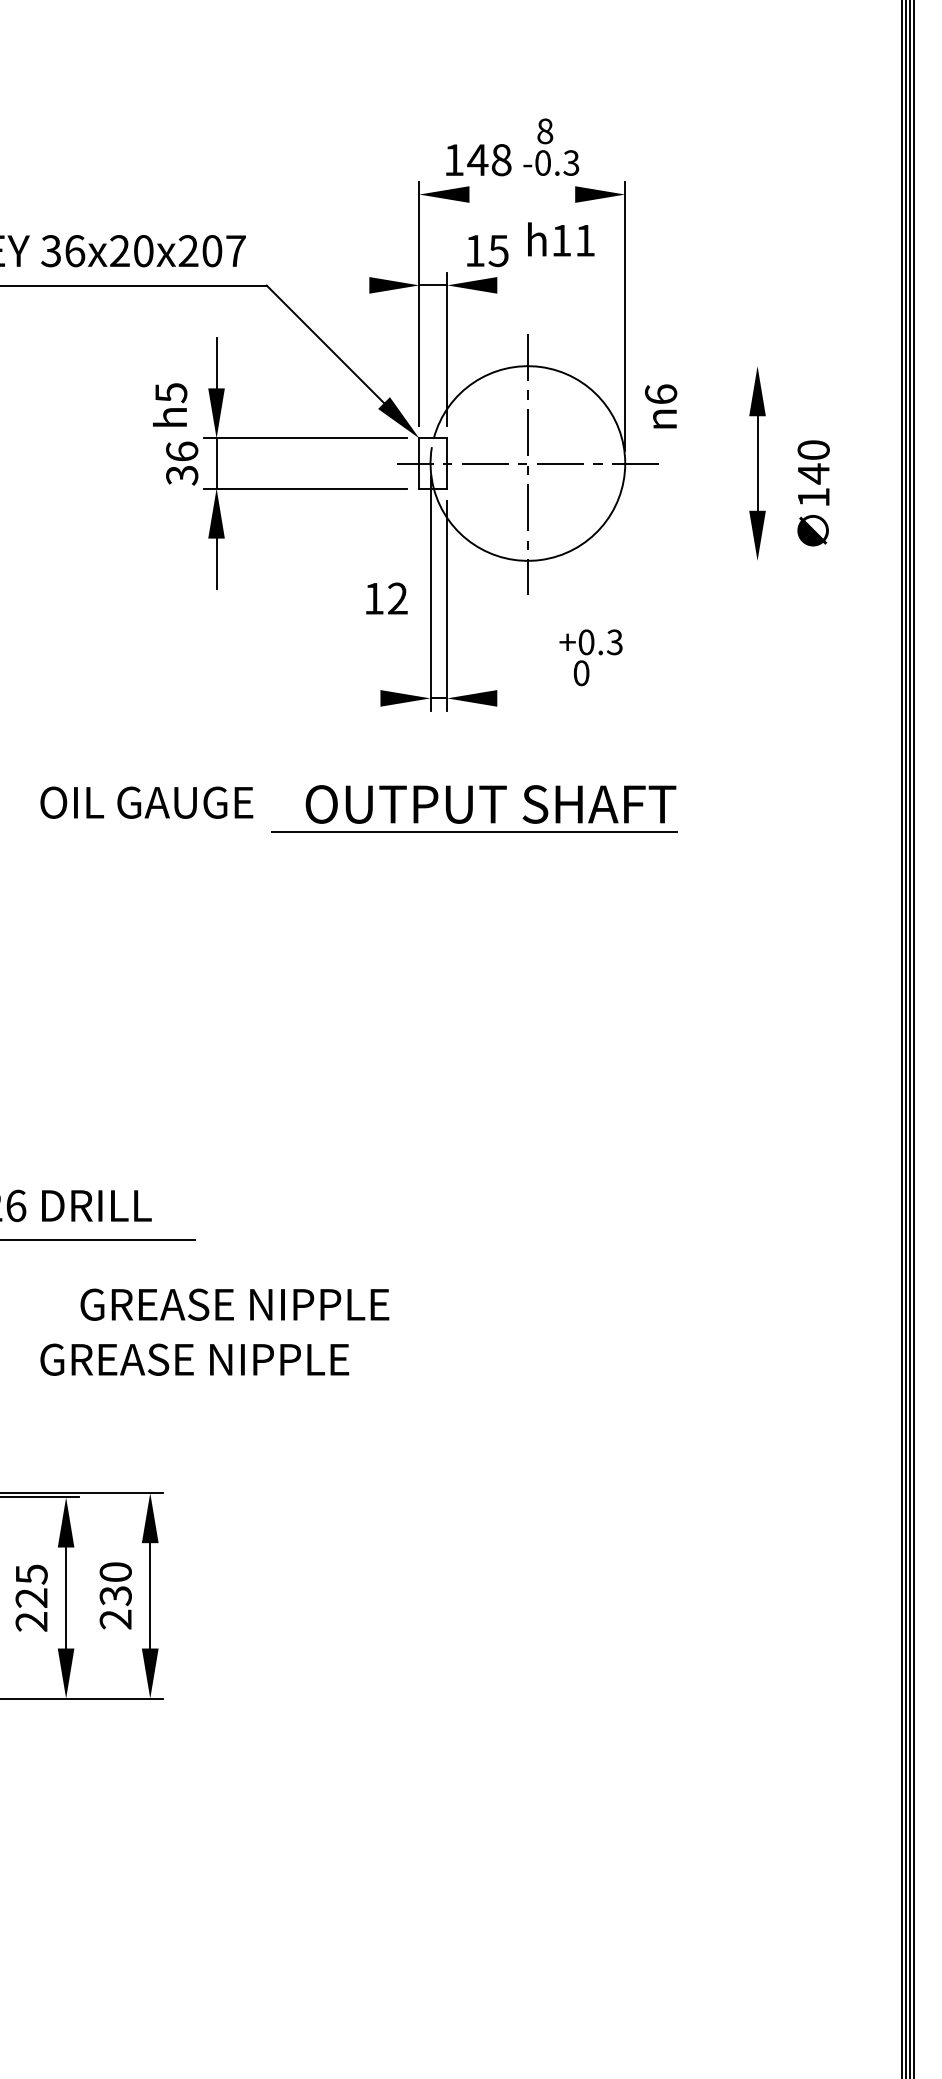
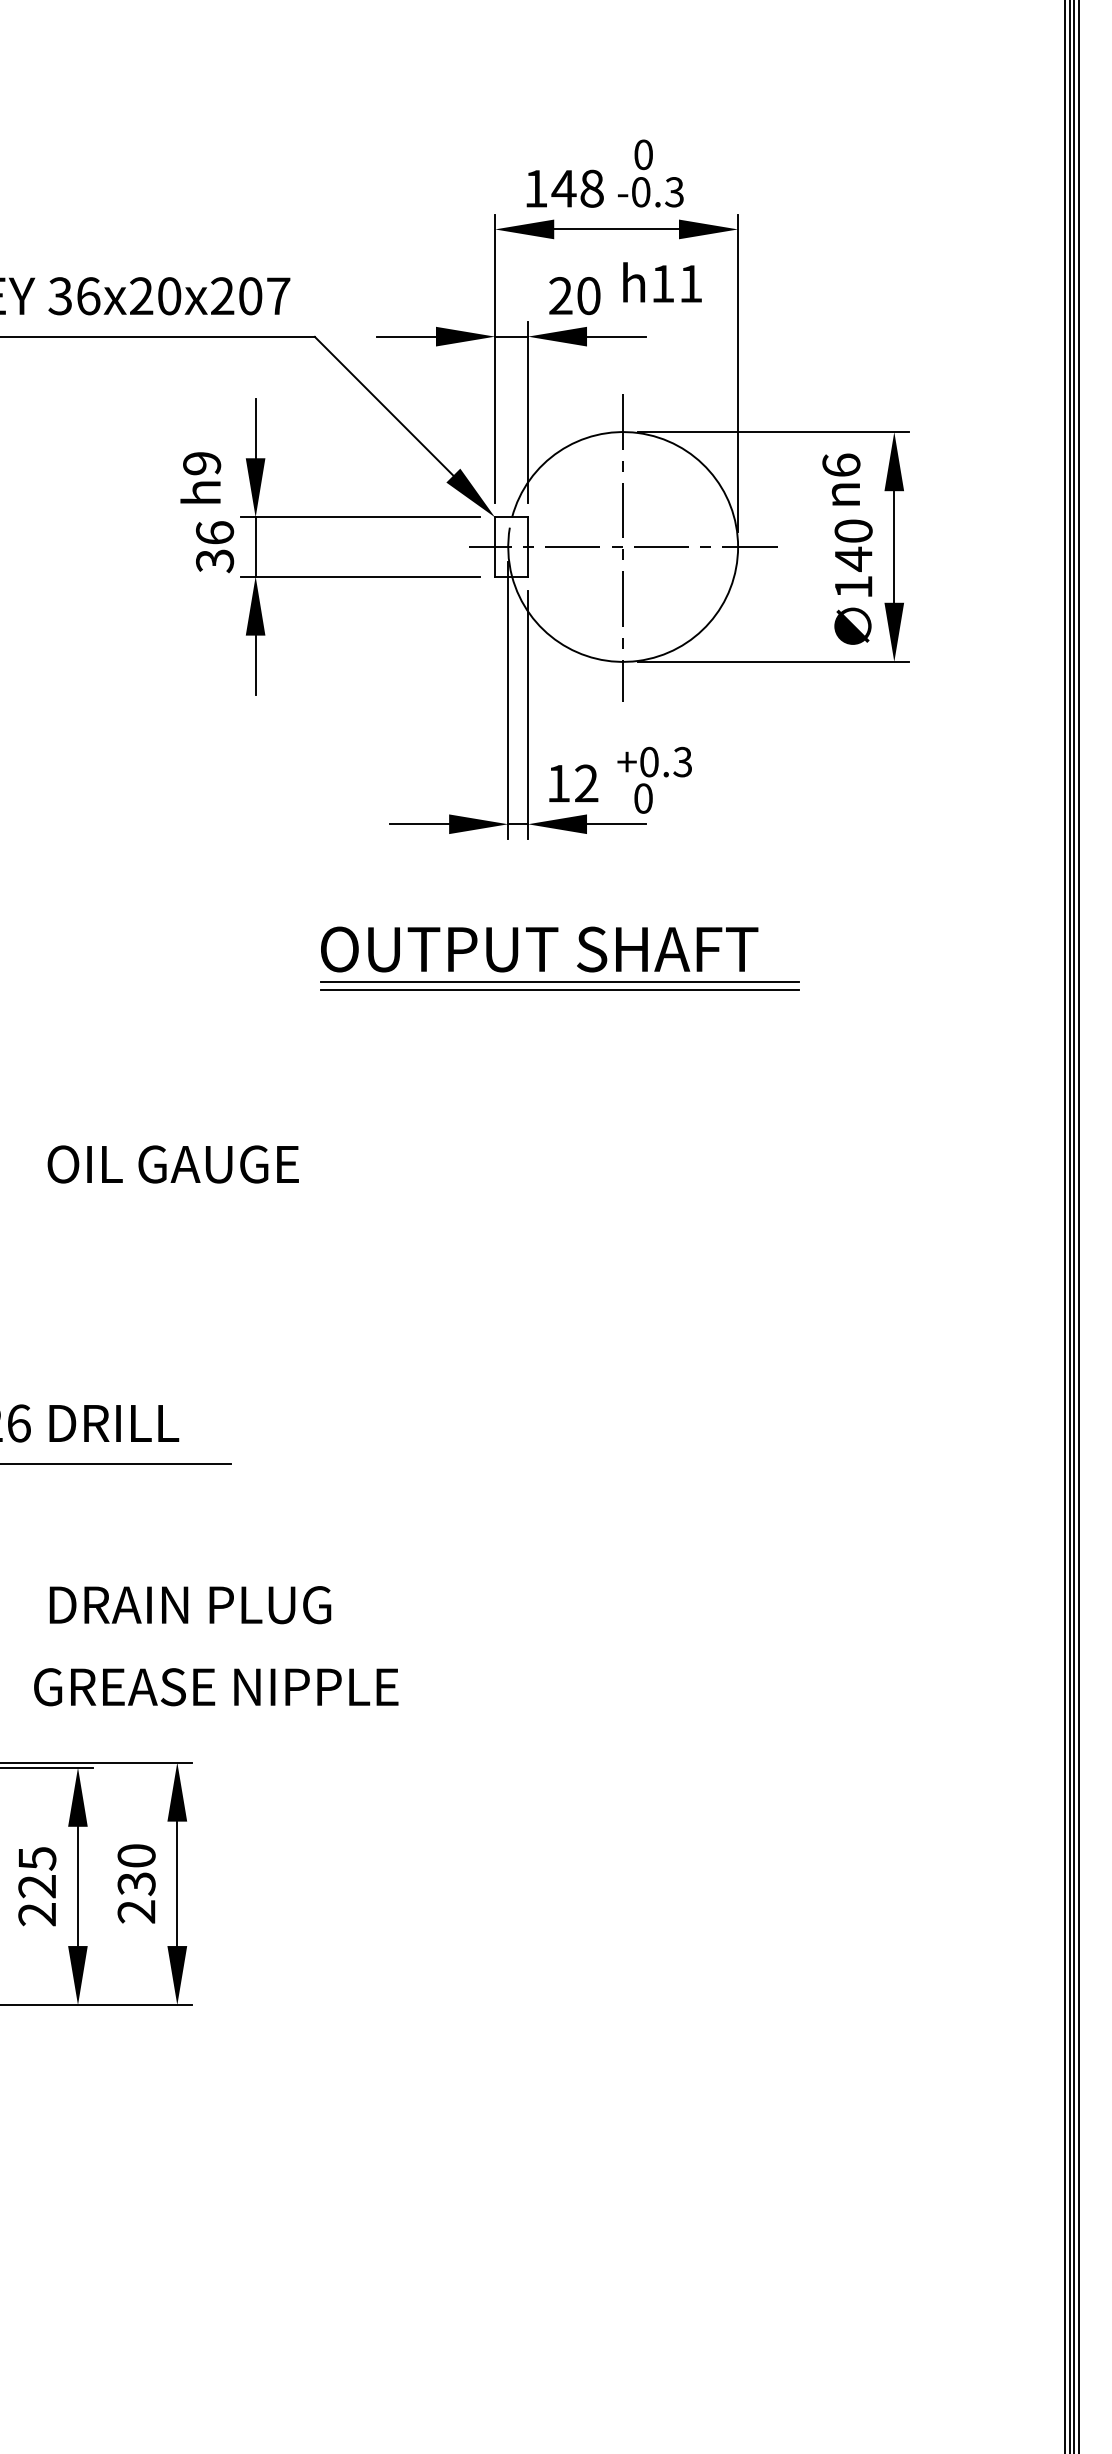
text: (545, 131) -> (643, 154), 8 -> 0
line: (522, 194) -> (616, 229), added
text: (486, 250) -> (574, 295), 15 -> 20
line: (343, 285) -> (405, 336), added
line: (522, 285) -> (616, 336), added
line: (655, 366) -> (773, 432), added
text: (171, 392) -> (202, 463), h5 -> h9
text: (661, 406) -> (841, 479), moved
text: (813, 492) -> (853, 581), moved
line: (655, 560) -> (773, 661), added
text: (386, 597) -> (573, 782), moved
text: (590, 657) -> (654, 779), moved
line: (355, 698) -> (419, 824), added
line: (522, 698) -> (616, 824), added
text: (146, 802) -> (172, 1164), moved
text: (490, 804) -> (539, 949), moved
line: (473, 838) -> (559, 989), added
text: (235, 1305) -> (216, 1687), moved
text: (194, 1360) -> (229, 1605), GREASE NIPPLE -> DRAIN PLUG

